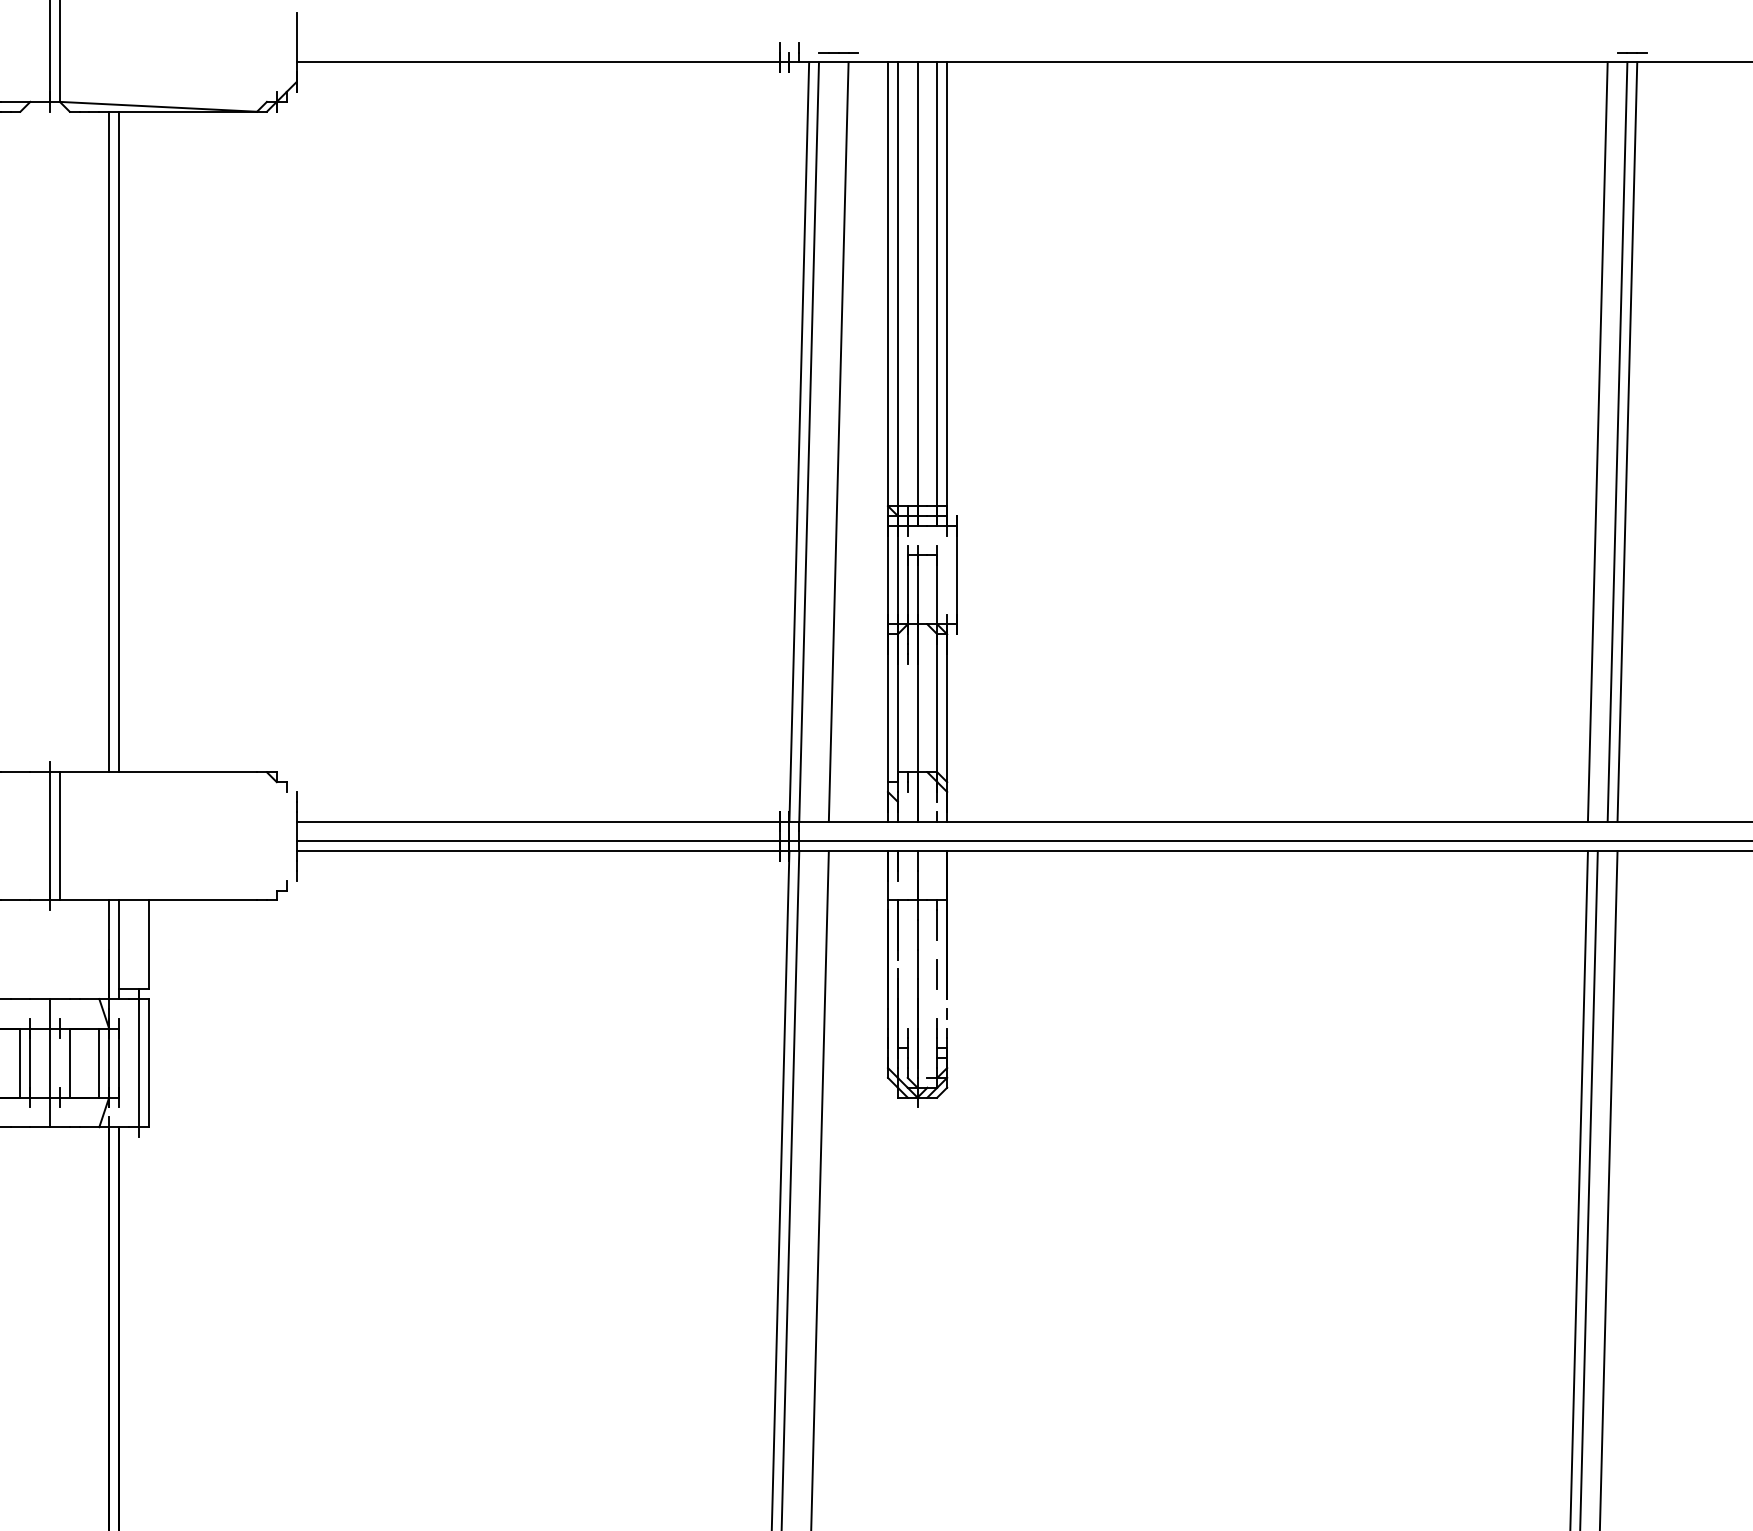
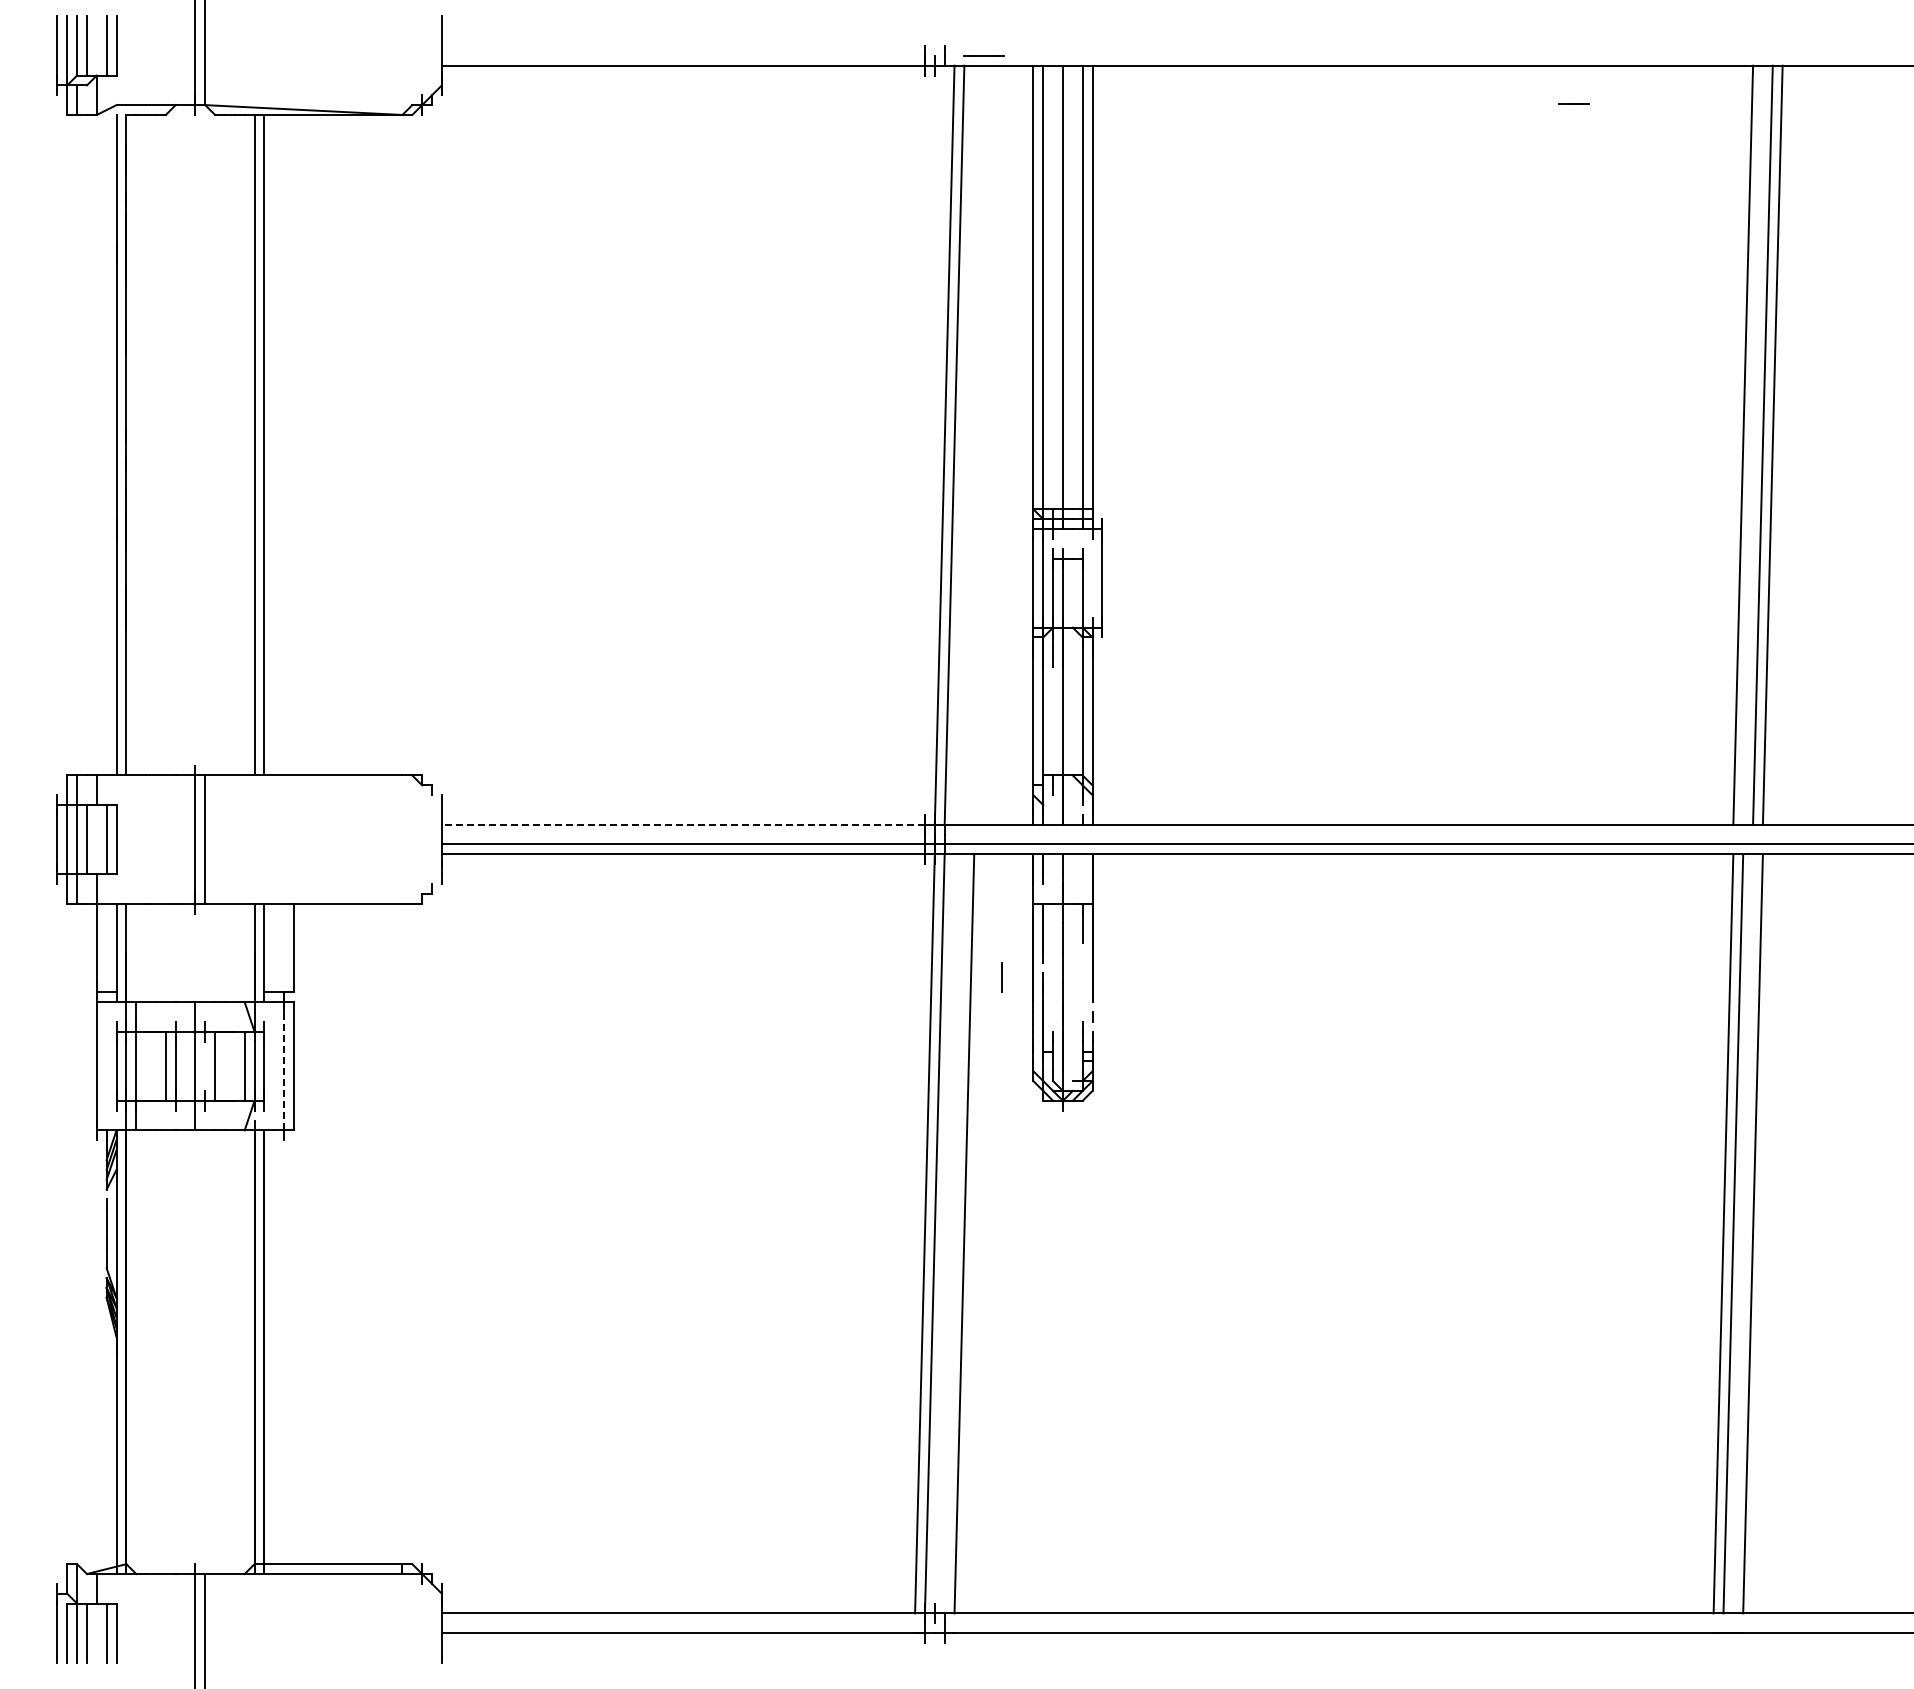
line: (1632, 52) -> (1573, 103), moved
line: (838, 441) -> (983, 444), removed
line: (538, 821) -> (683, 824), solid -> dashed
line: (937, 974) -> (1001, 977), moved
line: (139, 1063) -> (284, 1066), solid -> dashed

